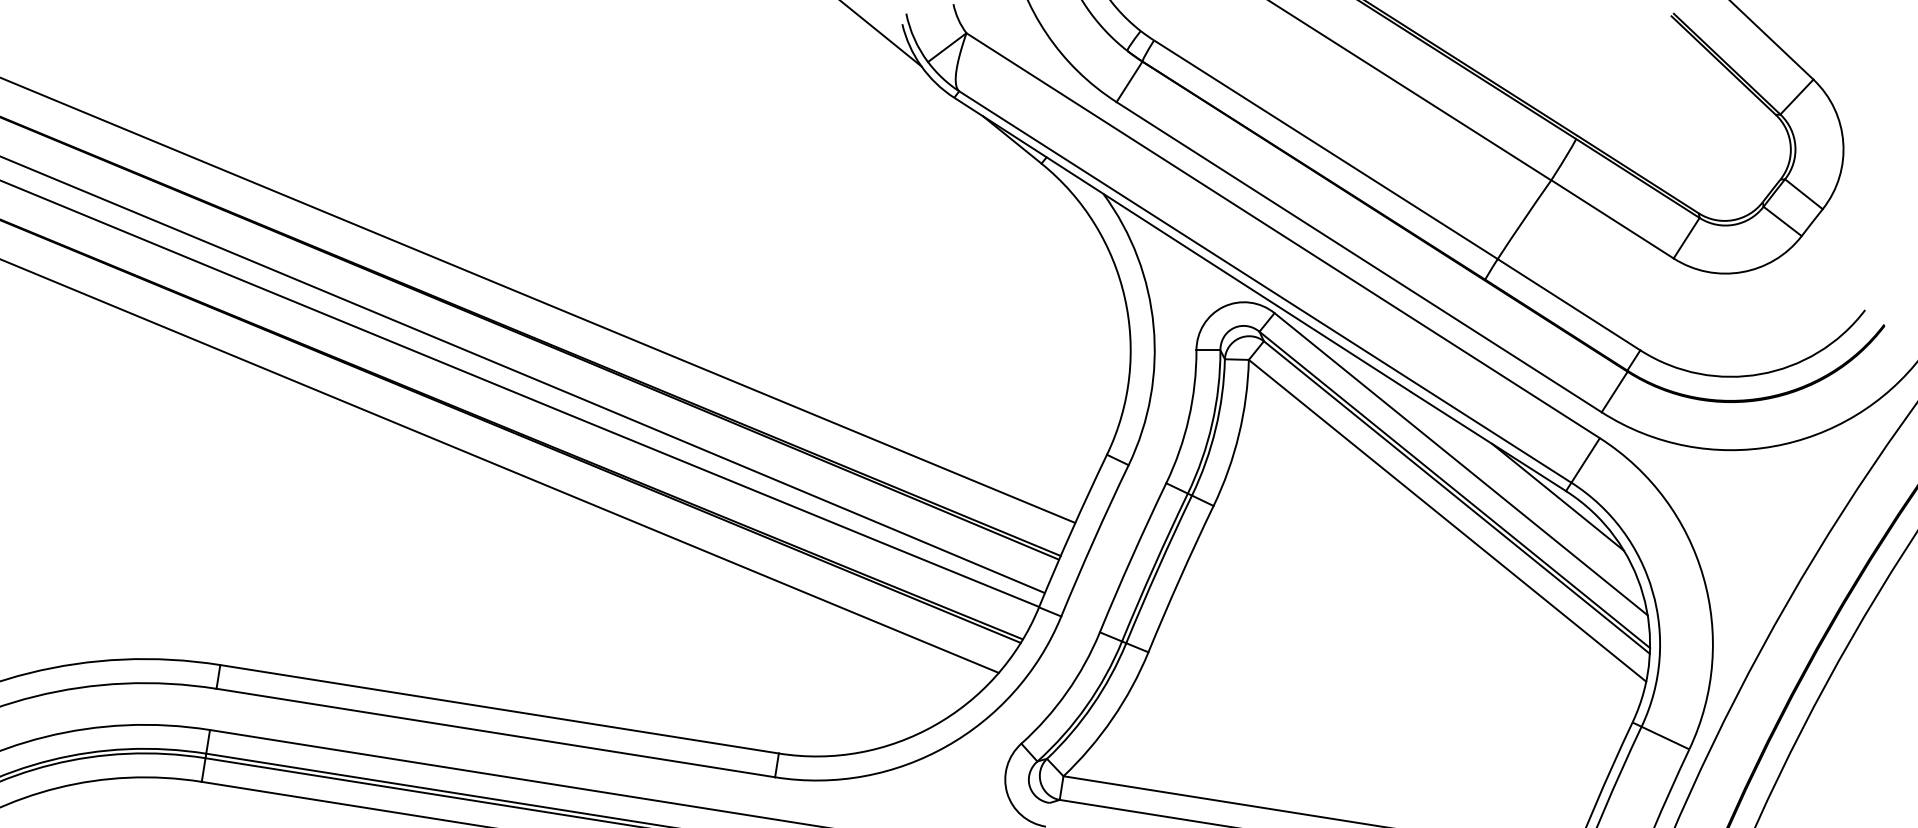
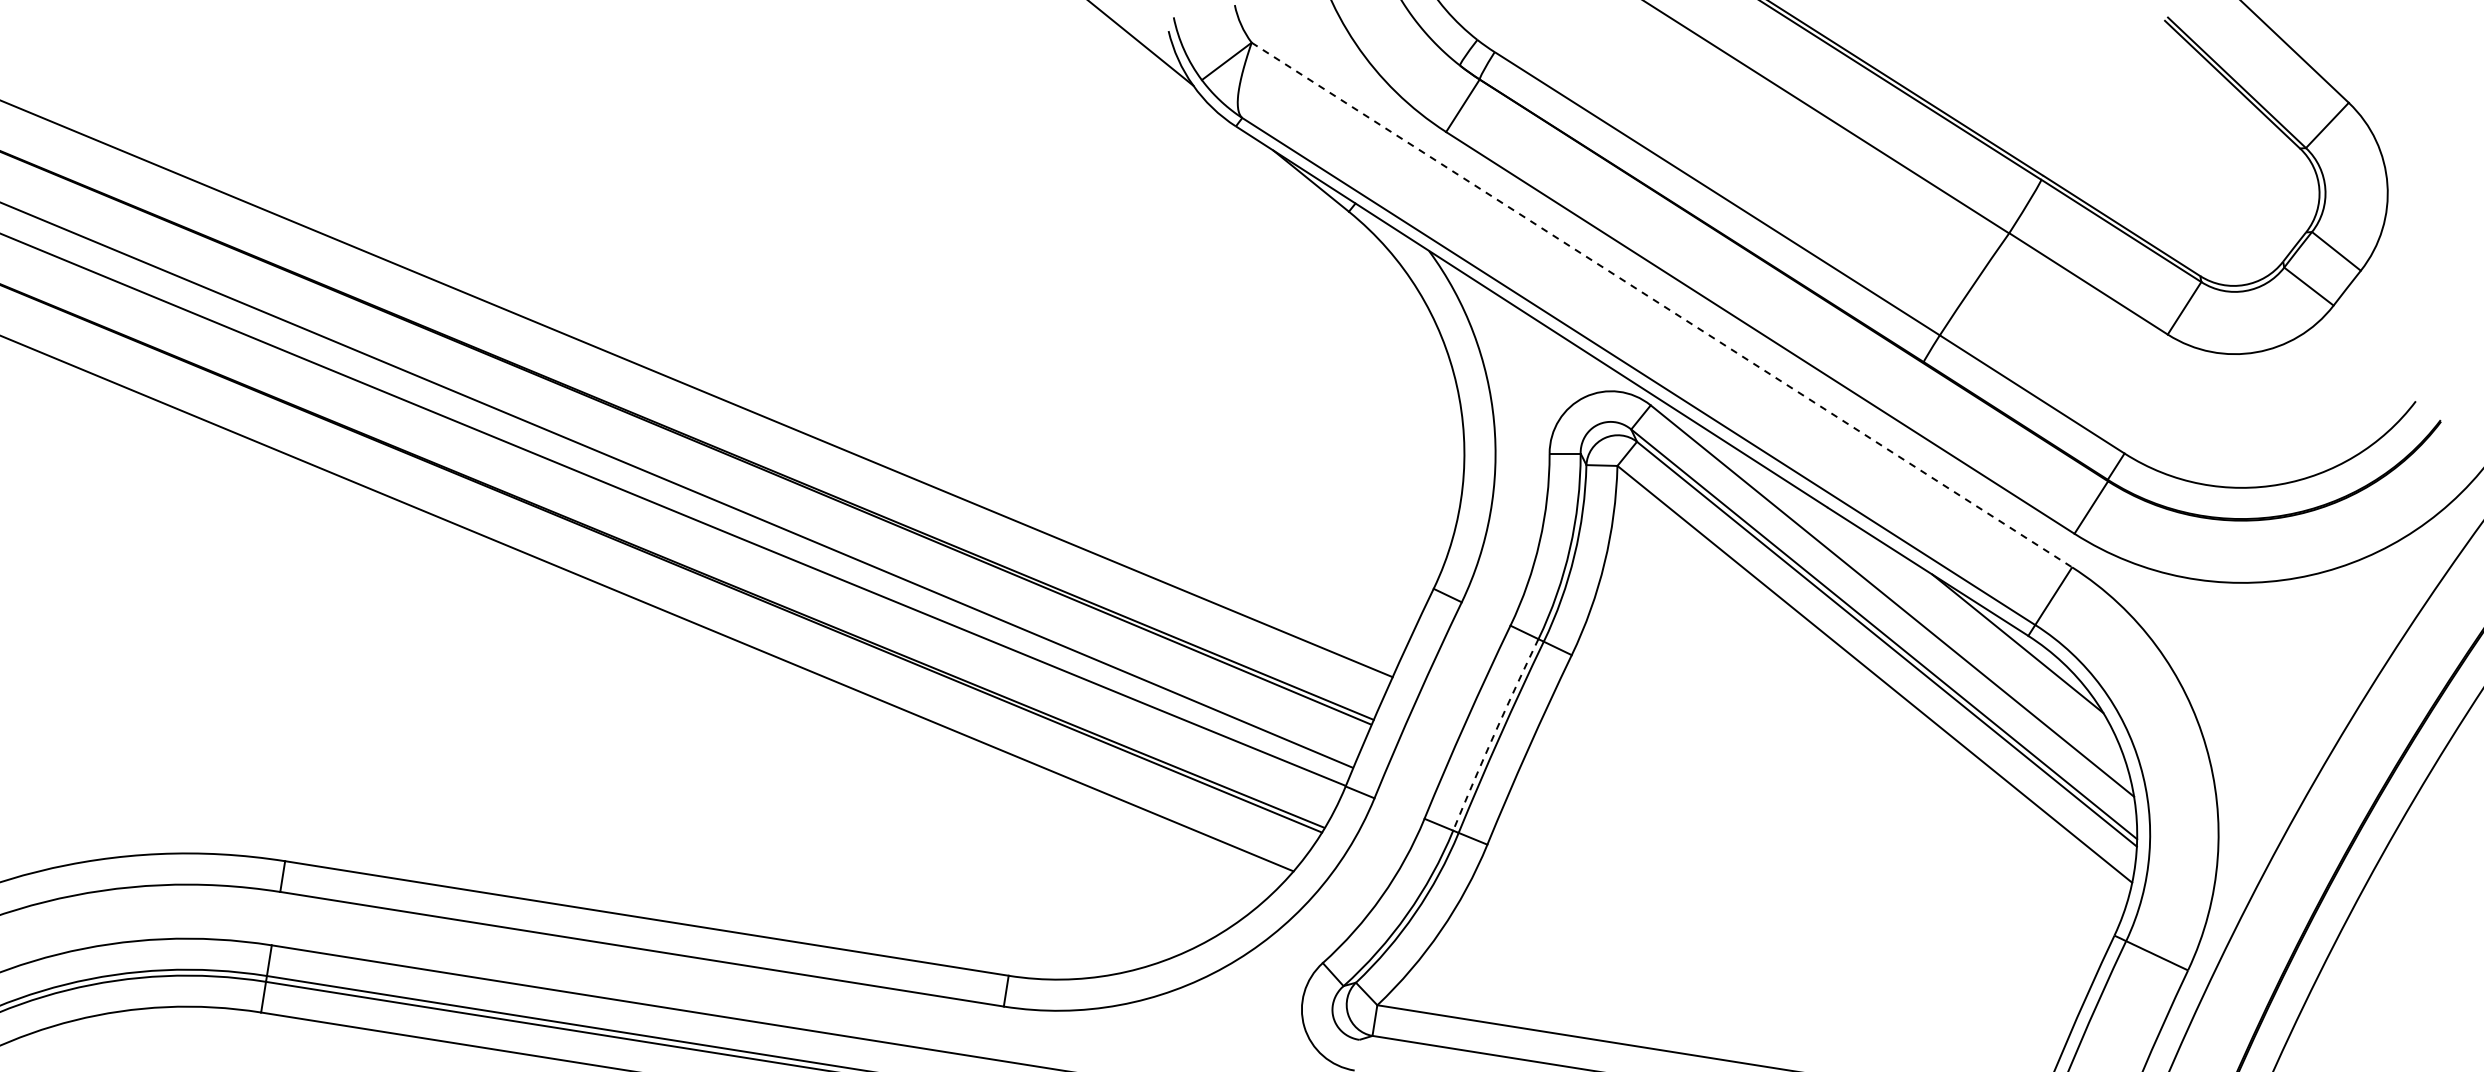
line: (1282, 236) -> (1661, 305), solid -> dashed
arc: (1153, 567) -> (1494, 734), solid -> dashed

